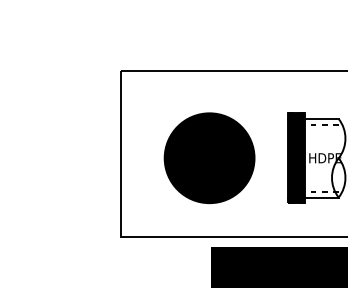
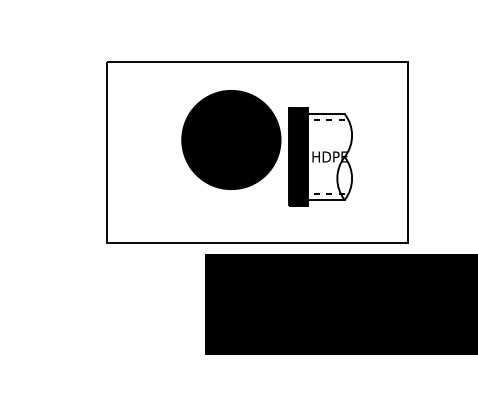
part: (209, 158) -> (231, 140), moved

